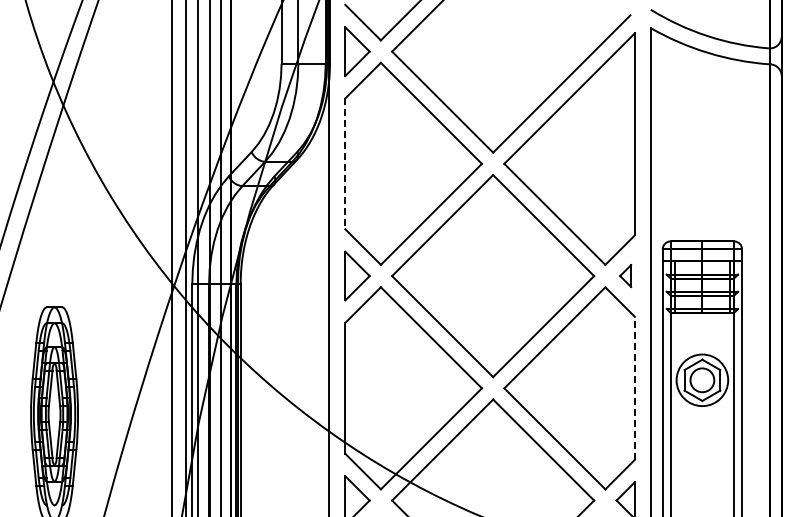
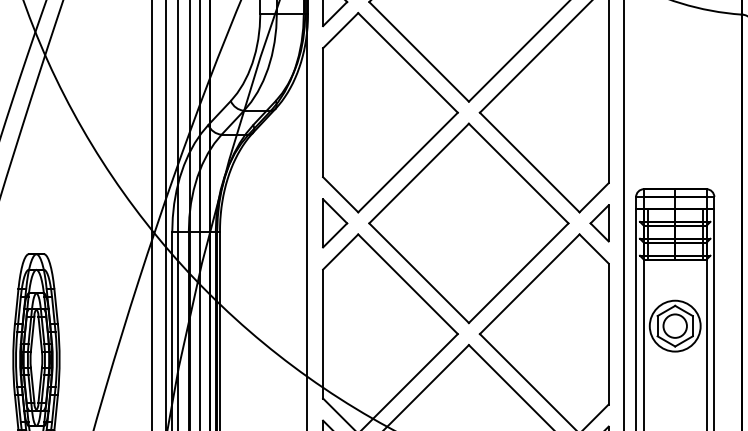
line: (345, 164) -> (323, 113), dashed -> solid
part: (625, 275) -> (599, 222), size x1.67
line: (634, 387) -> (608, 333), dashed -> solid

